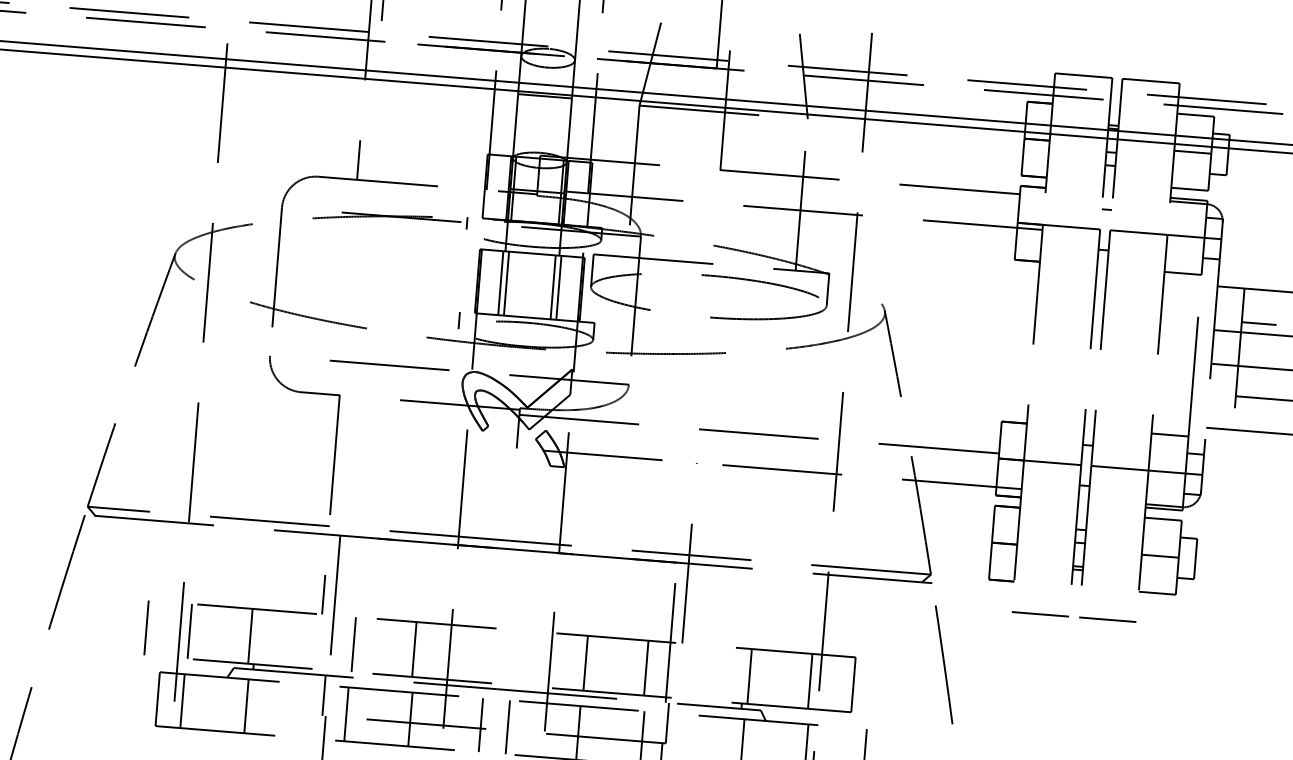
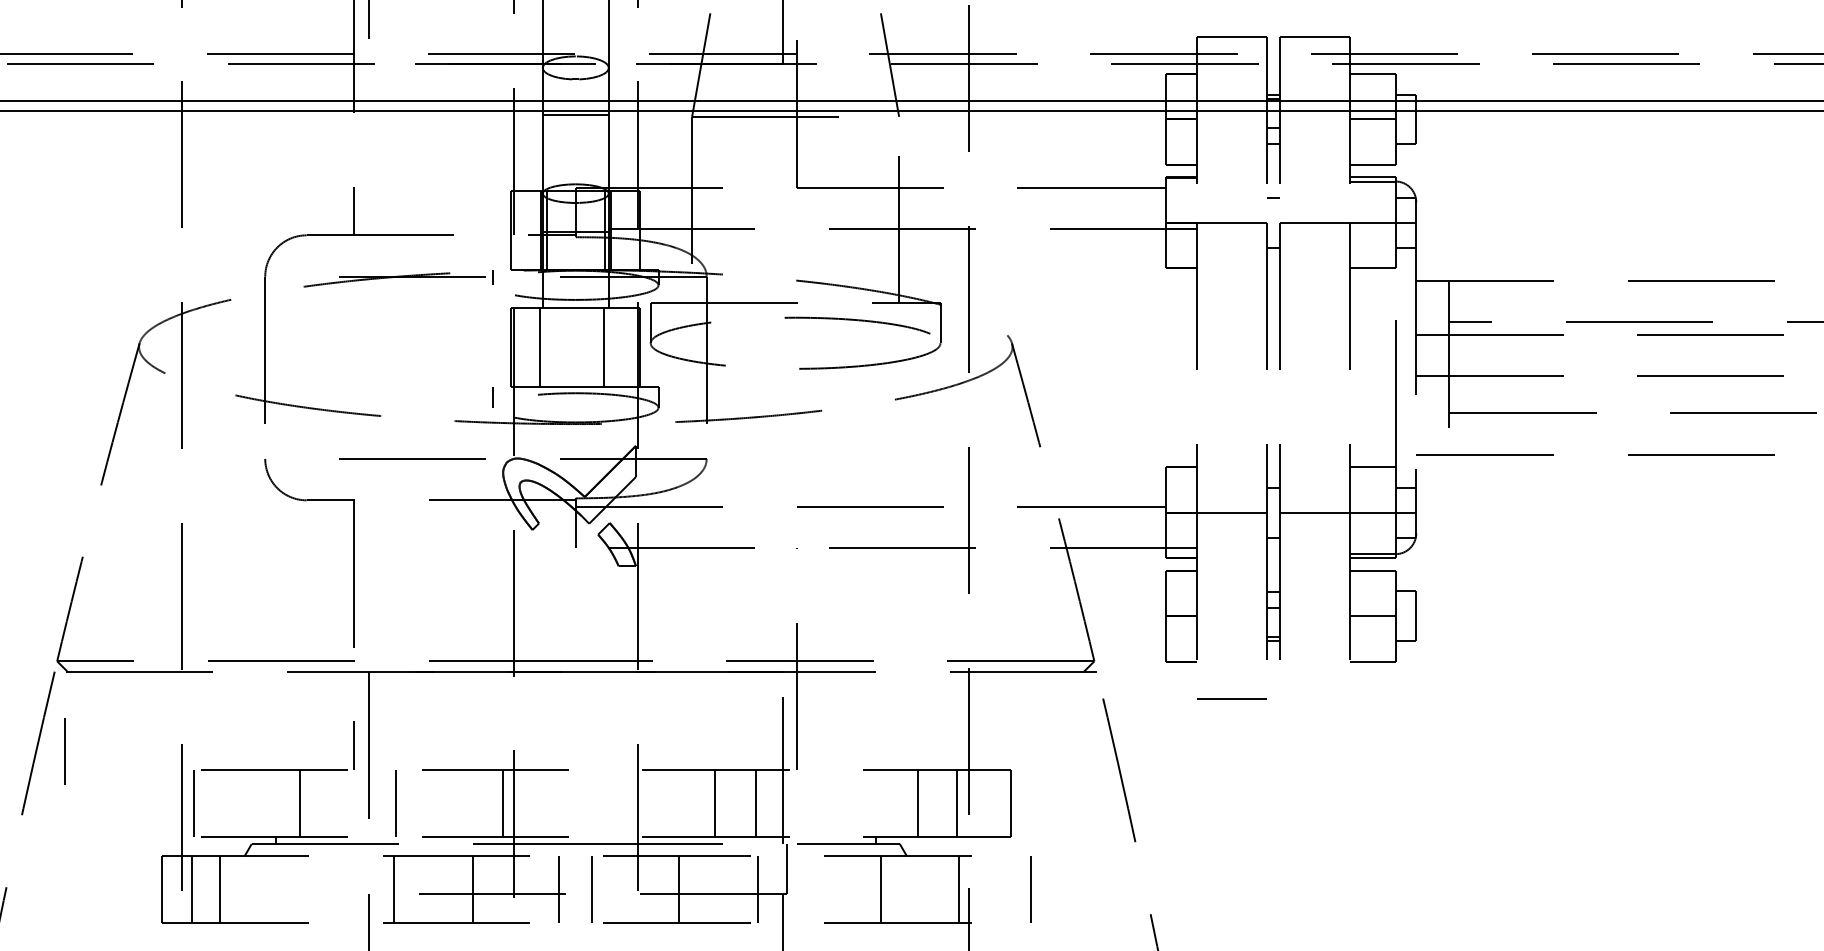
line: (506, 283) -> (547, 347), removed
line: (558, 287) -> (611, 347), removed
line: (1107, 619) -> (1314, 698), removed
line: (146, 627) -> (64, 751), moved
line: (250, 636) -> (299, 803), moved
line: (414, 649) -> (503, 803), moved
line: (585, 663) -> (715, 803), moved
line: (749, 676) -> (917, 803), moved
line: (323, 695) -> (364, 868), removed
line: (246, 706) -> (219, 889), moved

